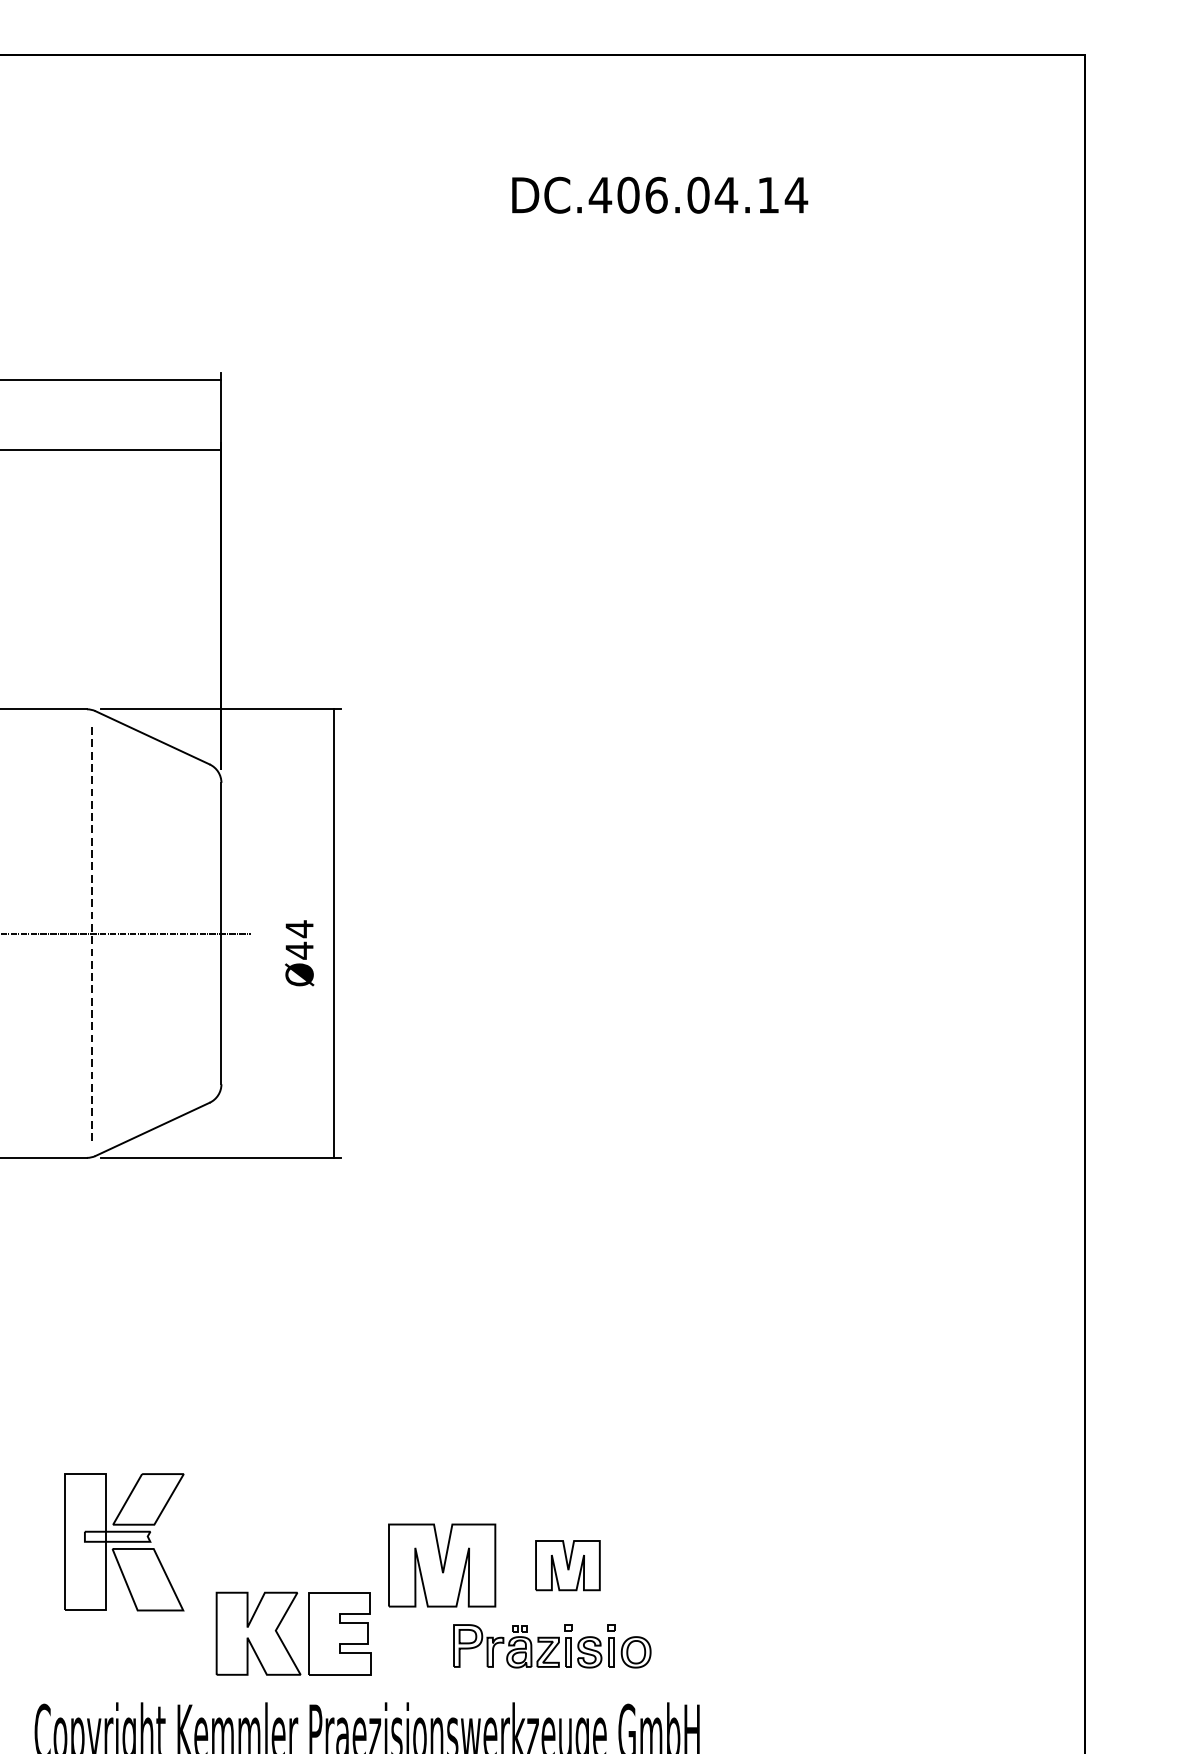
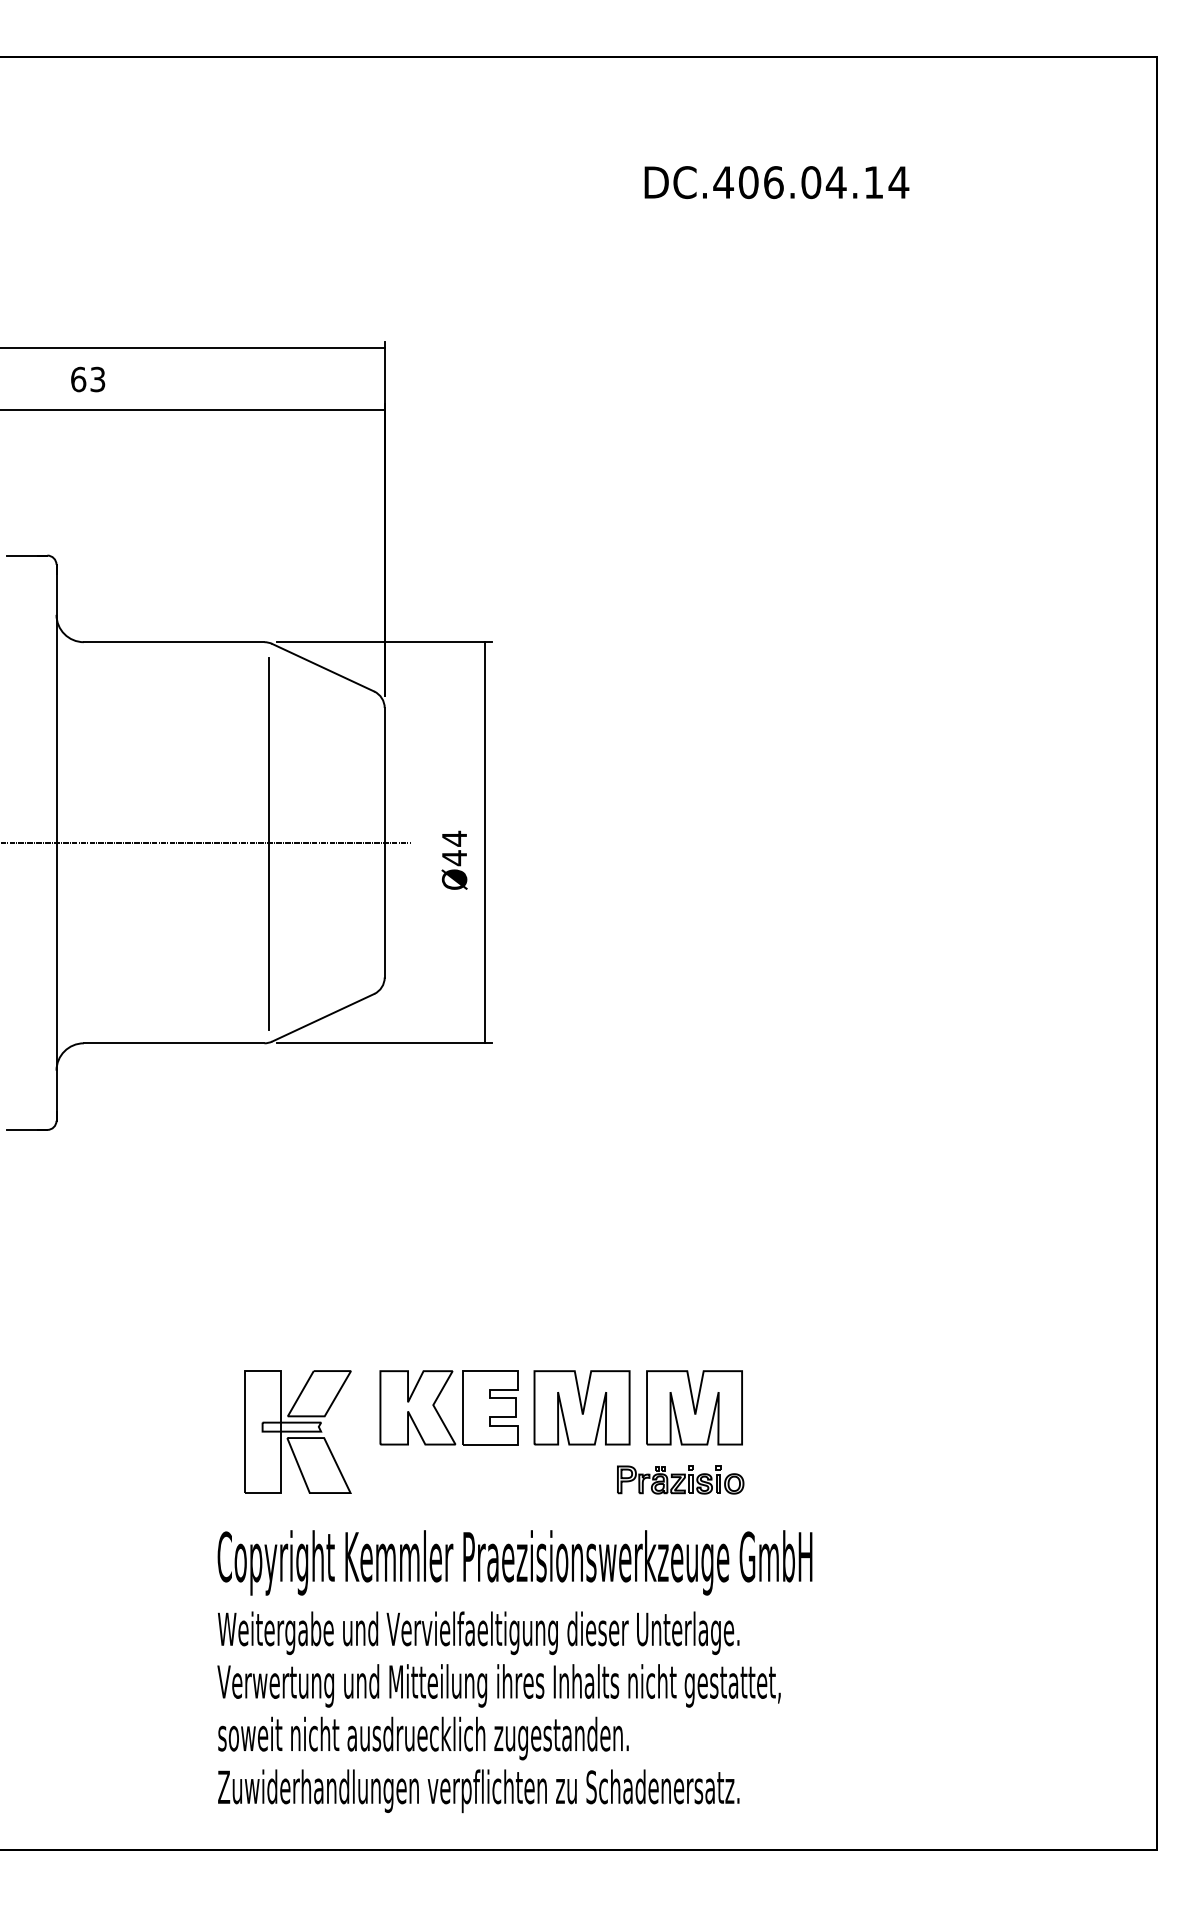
line: (92, 935) -> (269, 844), dashed -> solid
part: (123, 1541) -> (297, 1431), moved
part: (567, 1565) -> (694, 1407), size x1.67
part: (282, 1640) -> (439, 1413), moved
part: (552, 1645) -> (680, 1479), size x0.71

